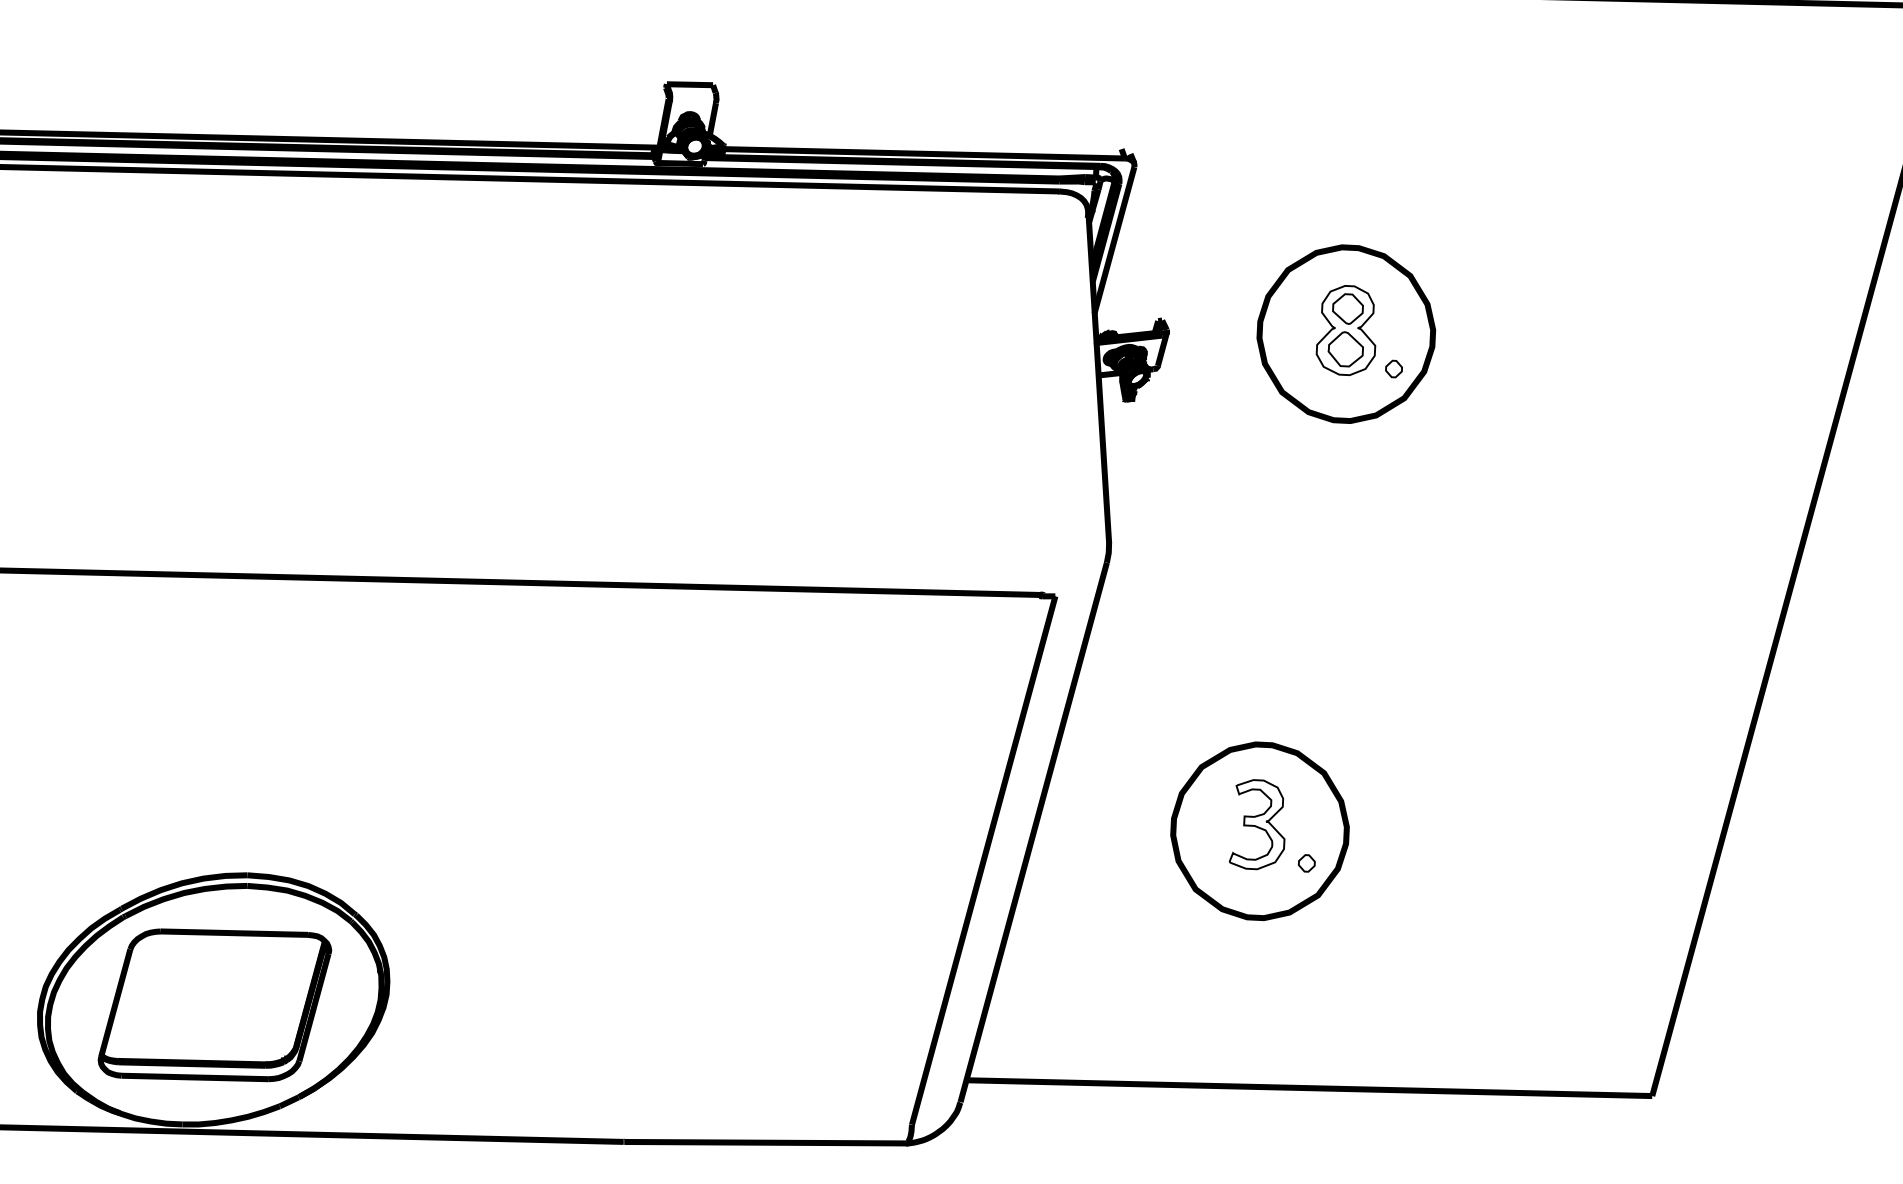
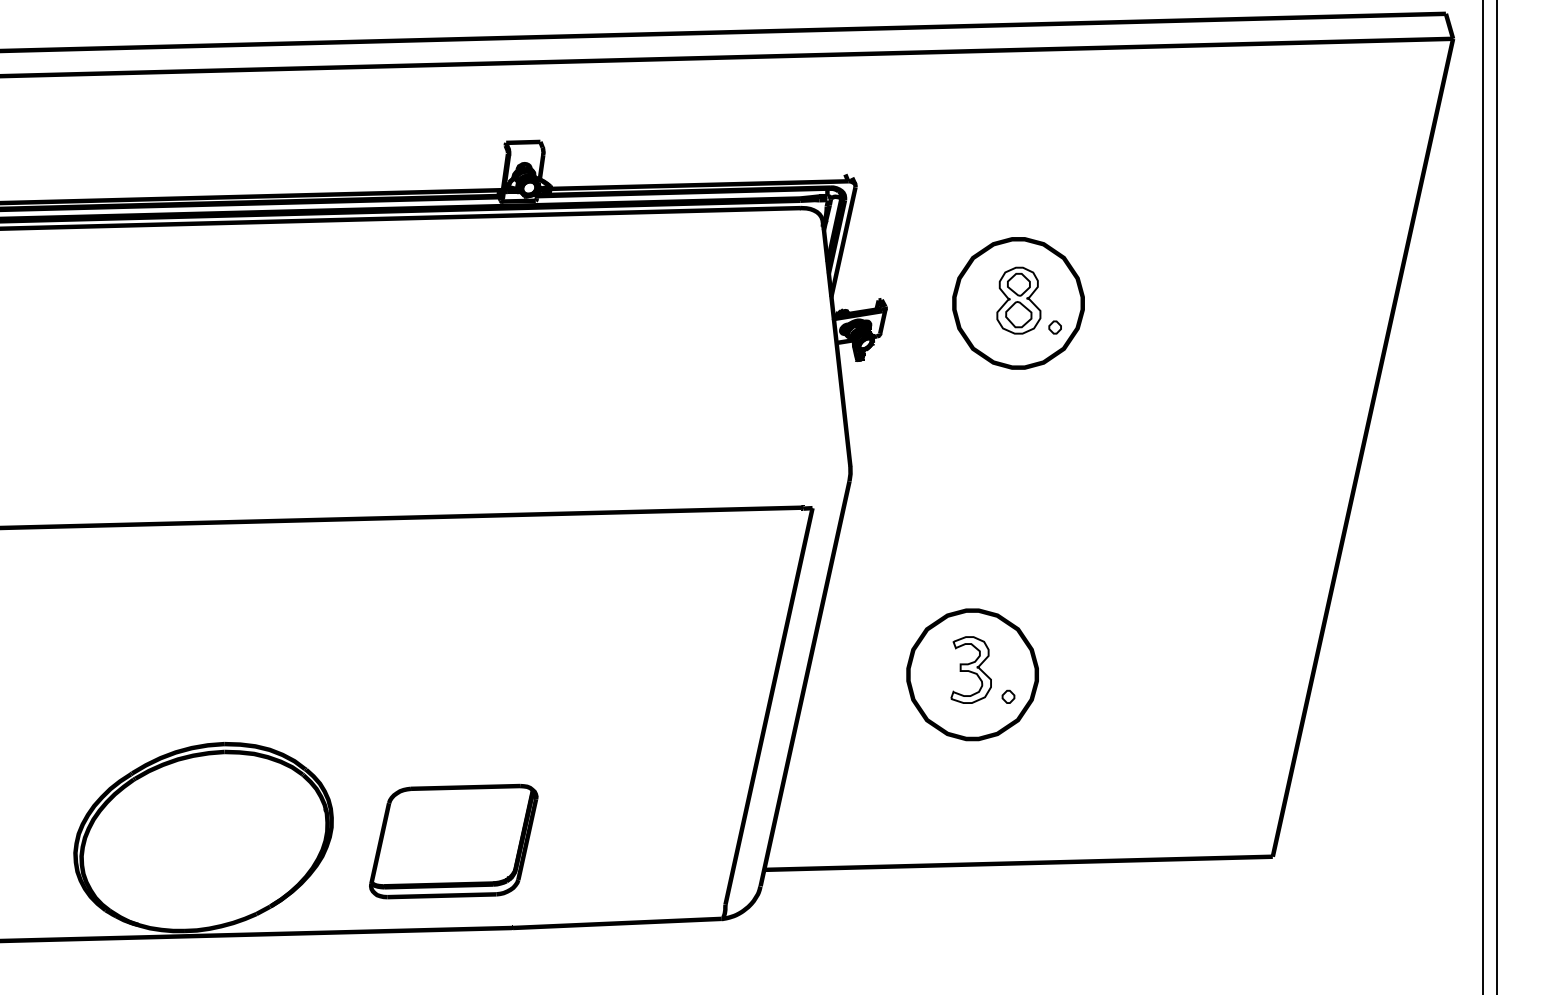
part: (214, 1005) -> (453, 841), moved

